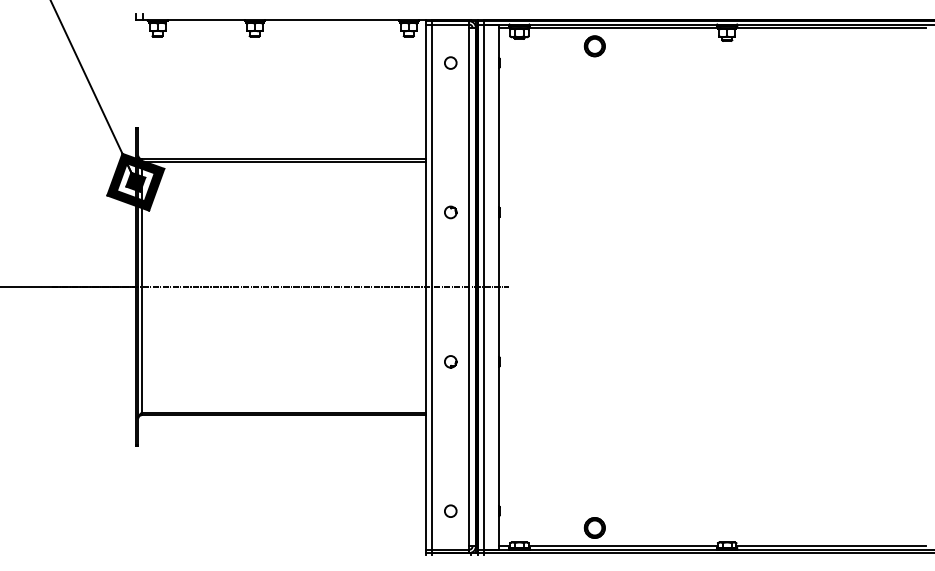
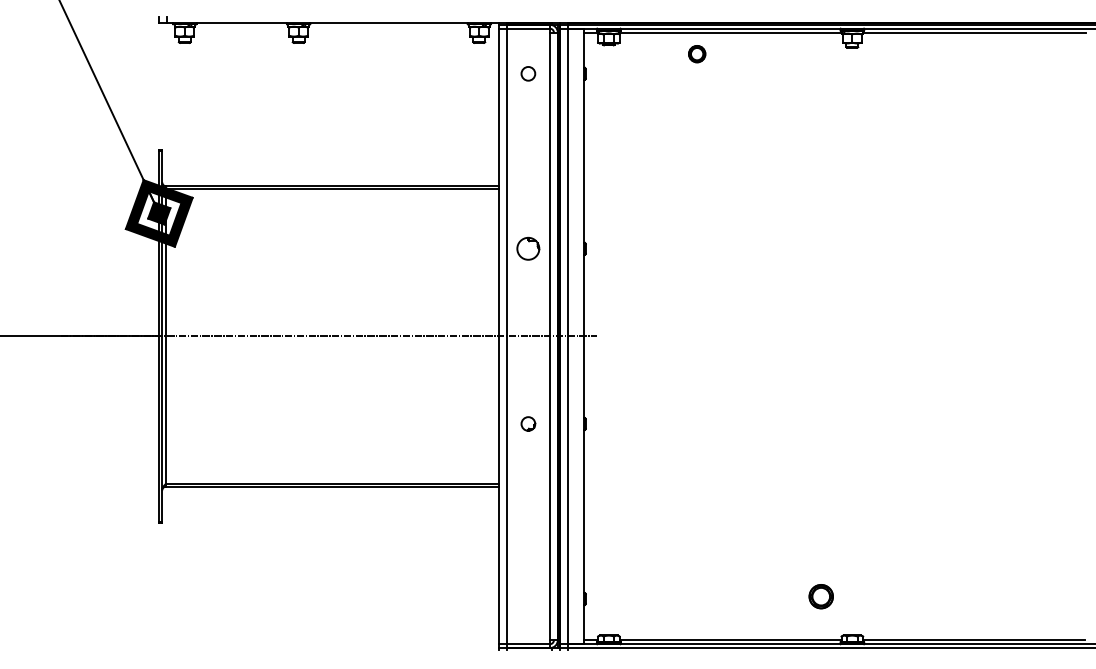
part: (594, 45) -> (696, 53), size x0.7
part: (450, 212) -> (528, 248), size x1.6
circle: (450, 510) -> (528, 598), removed
part: (594, 527) -> (820, 596), moved

